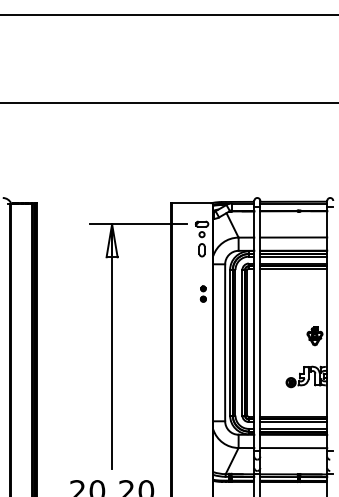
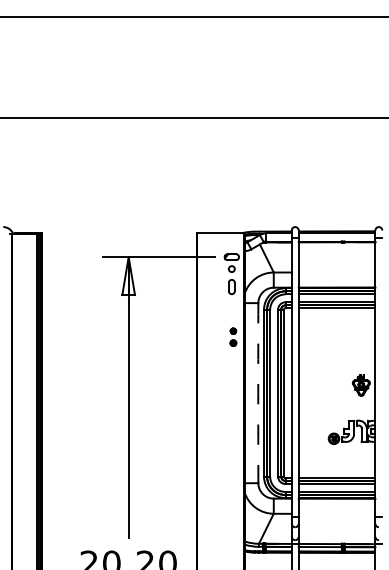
line: (293, 237) -> (336, 272), removed
arc: (225, 343) -> (258, 393), solid -> dashed
line: (293, 447) -> (336, 513), removed

